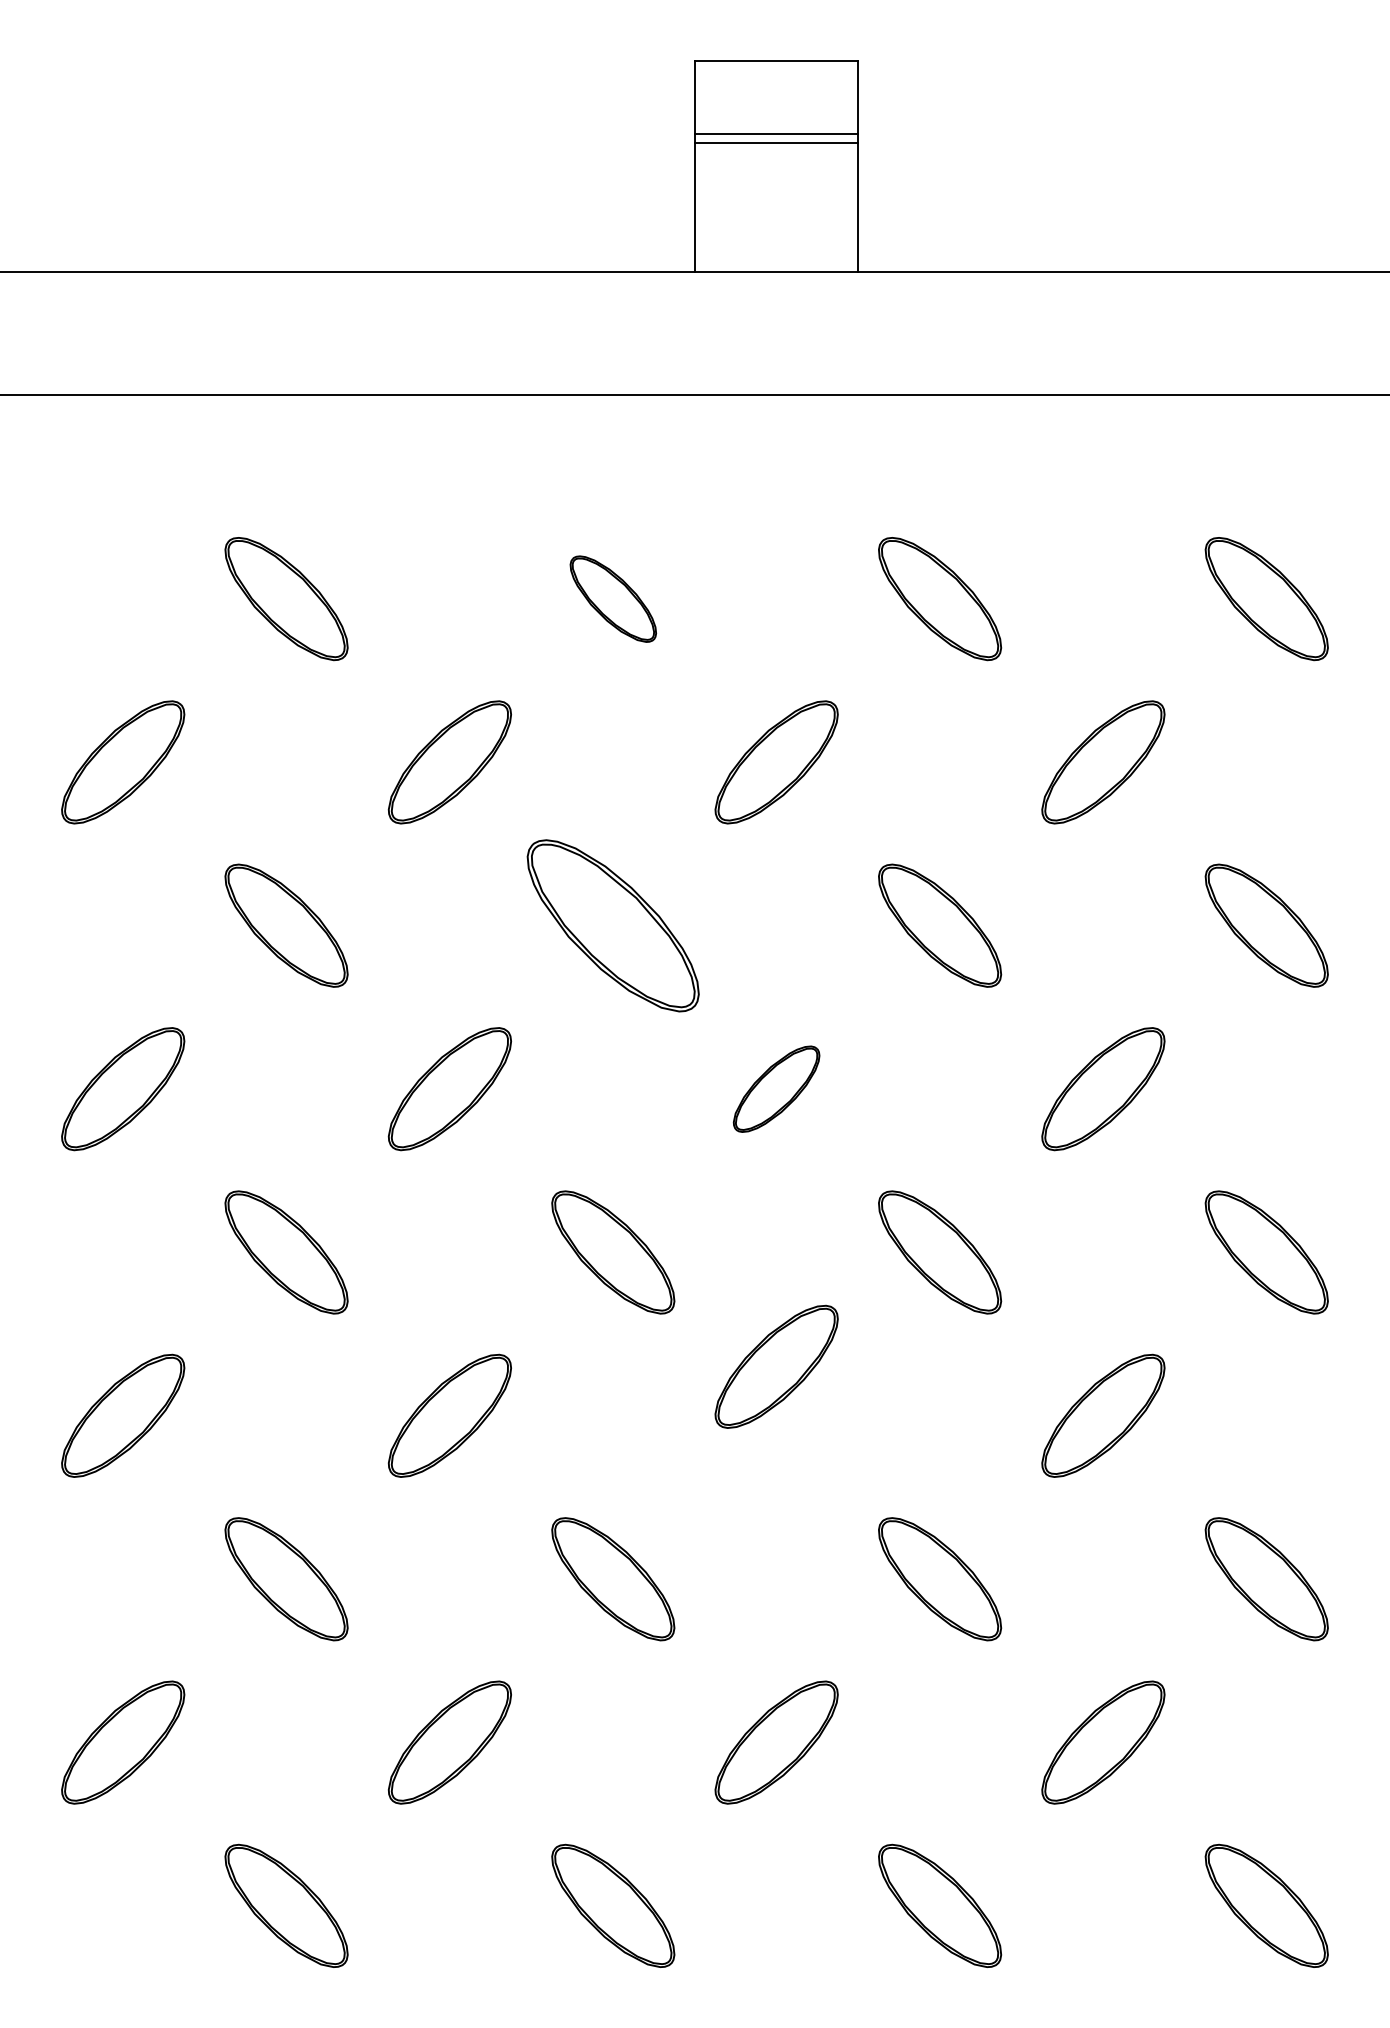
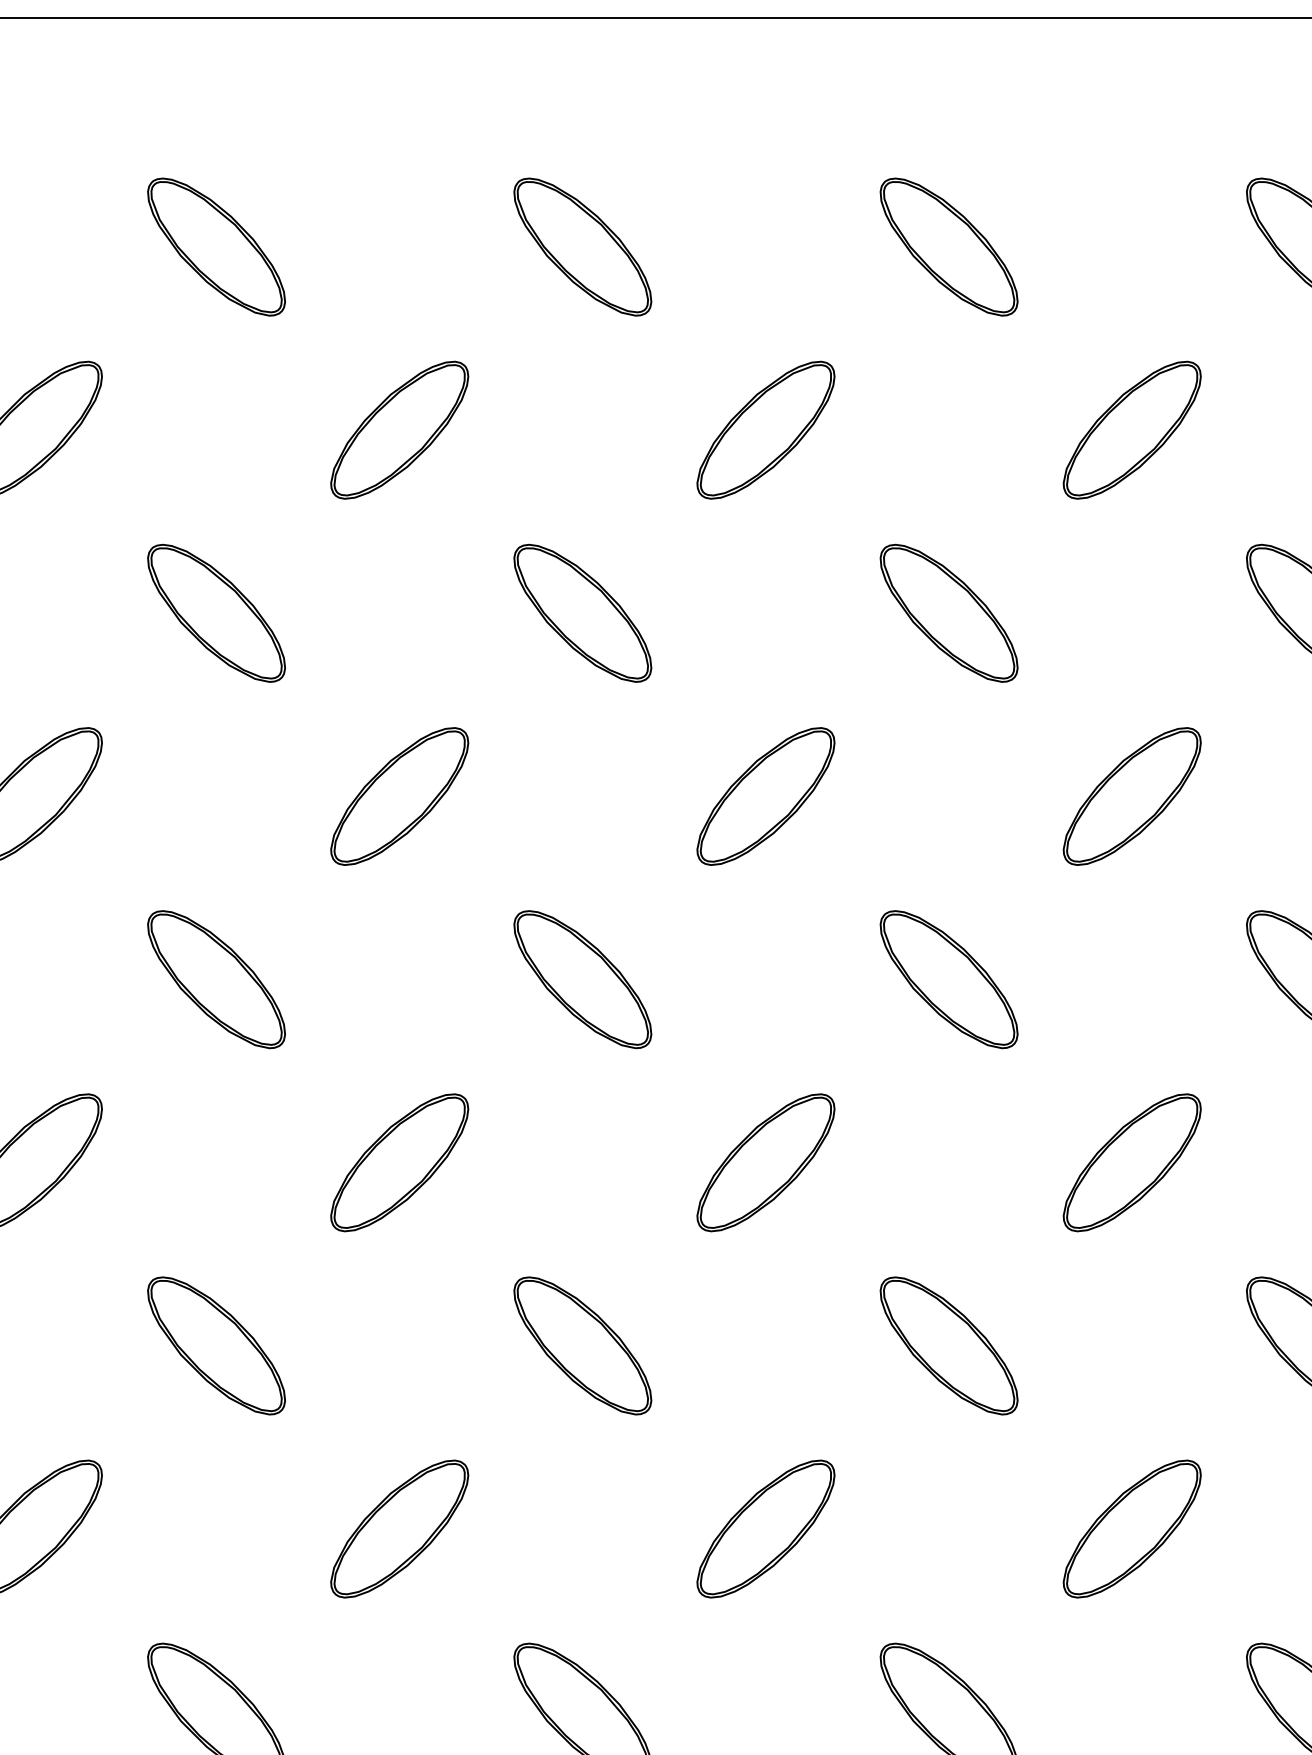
part: (613, 599) -> (583, 247), size x1.43
part: (613, 925) -> (583, 613), size x0.71
part: (776, 1089) -> (765, 796), size x1.43
part: (776, 1366) -> (765, 1162), moved

